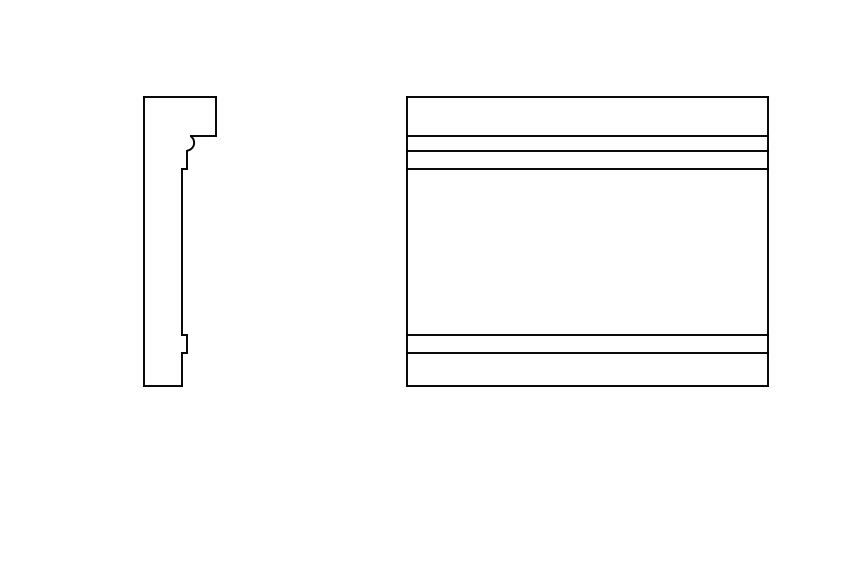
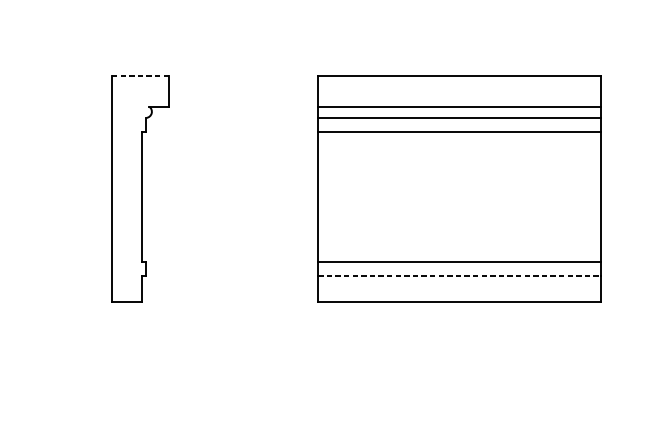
line: (179, 96) -> (140, 75), solid -> dashed
line: (587, 352) -> (459, 275), solid -> dashed

